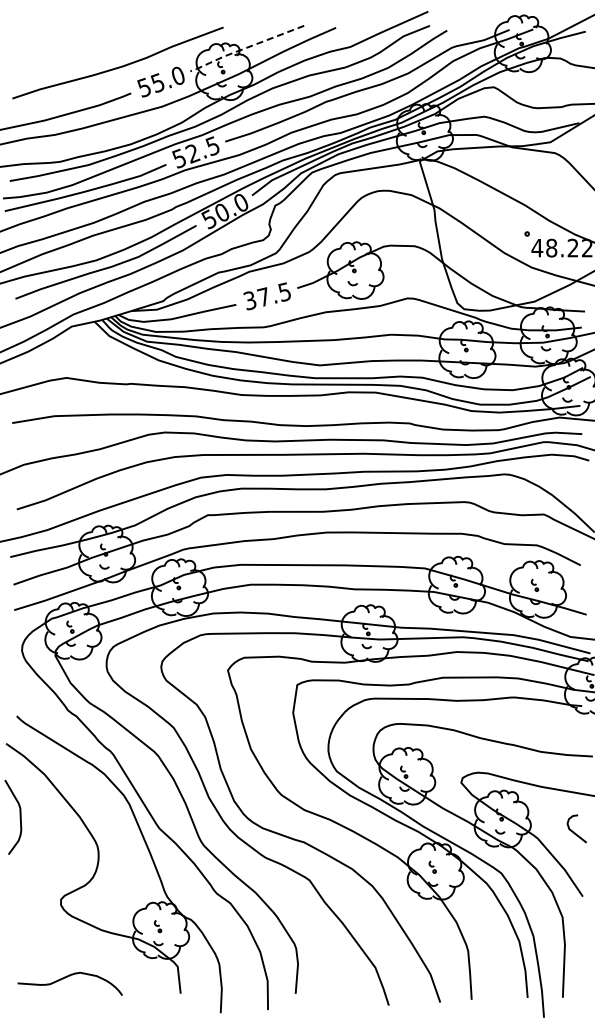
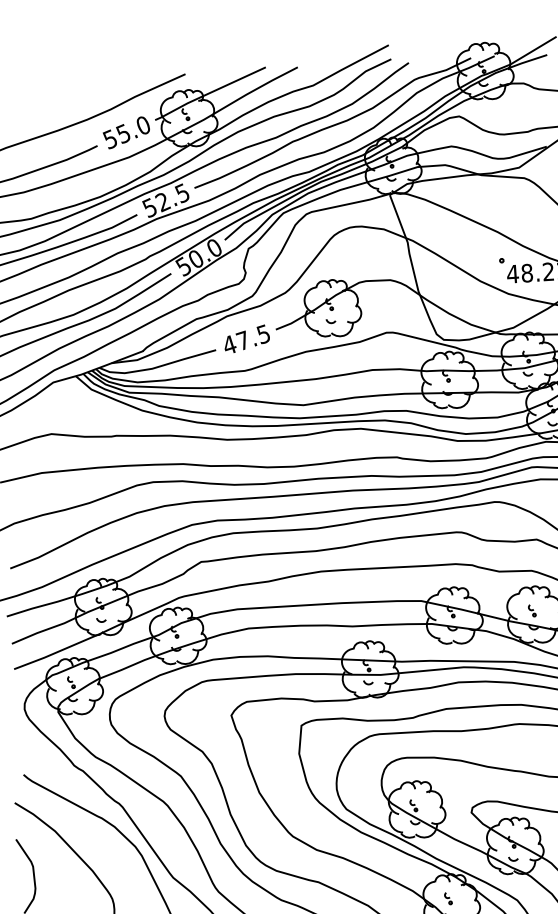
line: (245, 48) -> (208, 93), dashed -> solid
text: (249, 300) -> (229, 344), 37.5 -> 47.5

